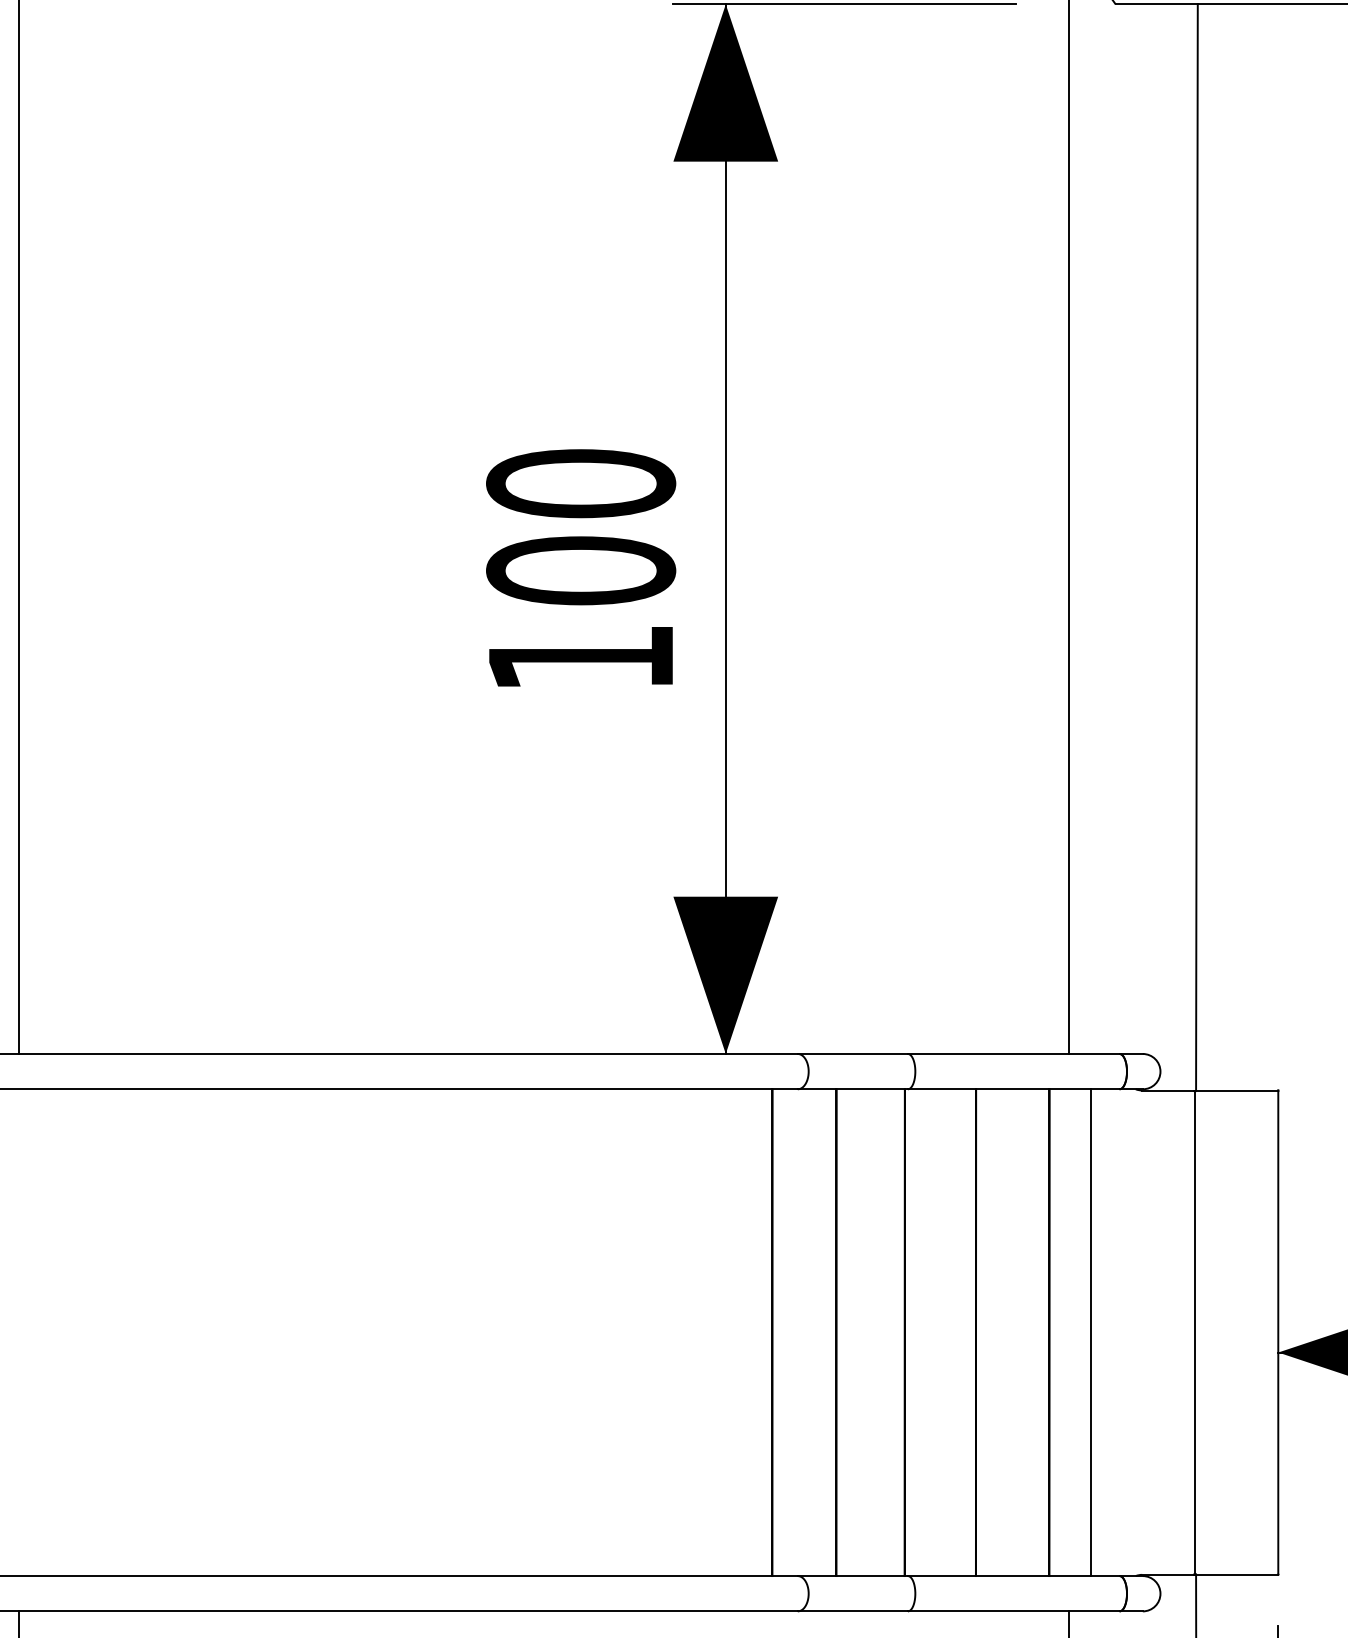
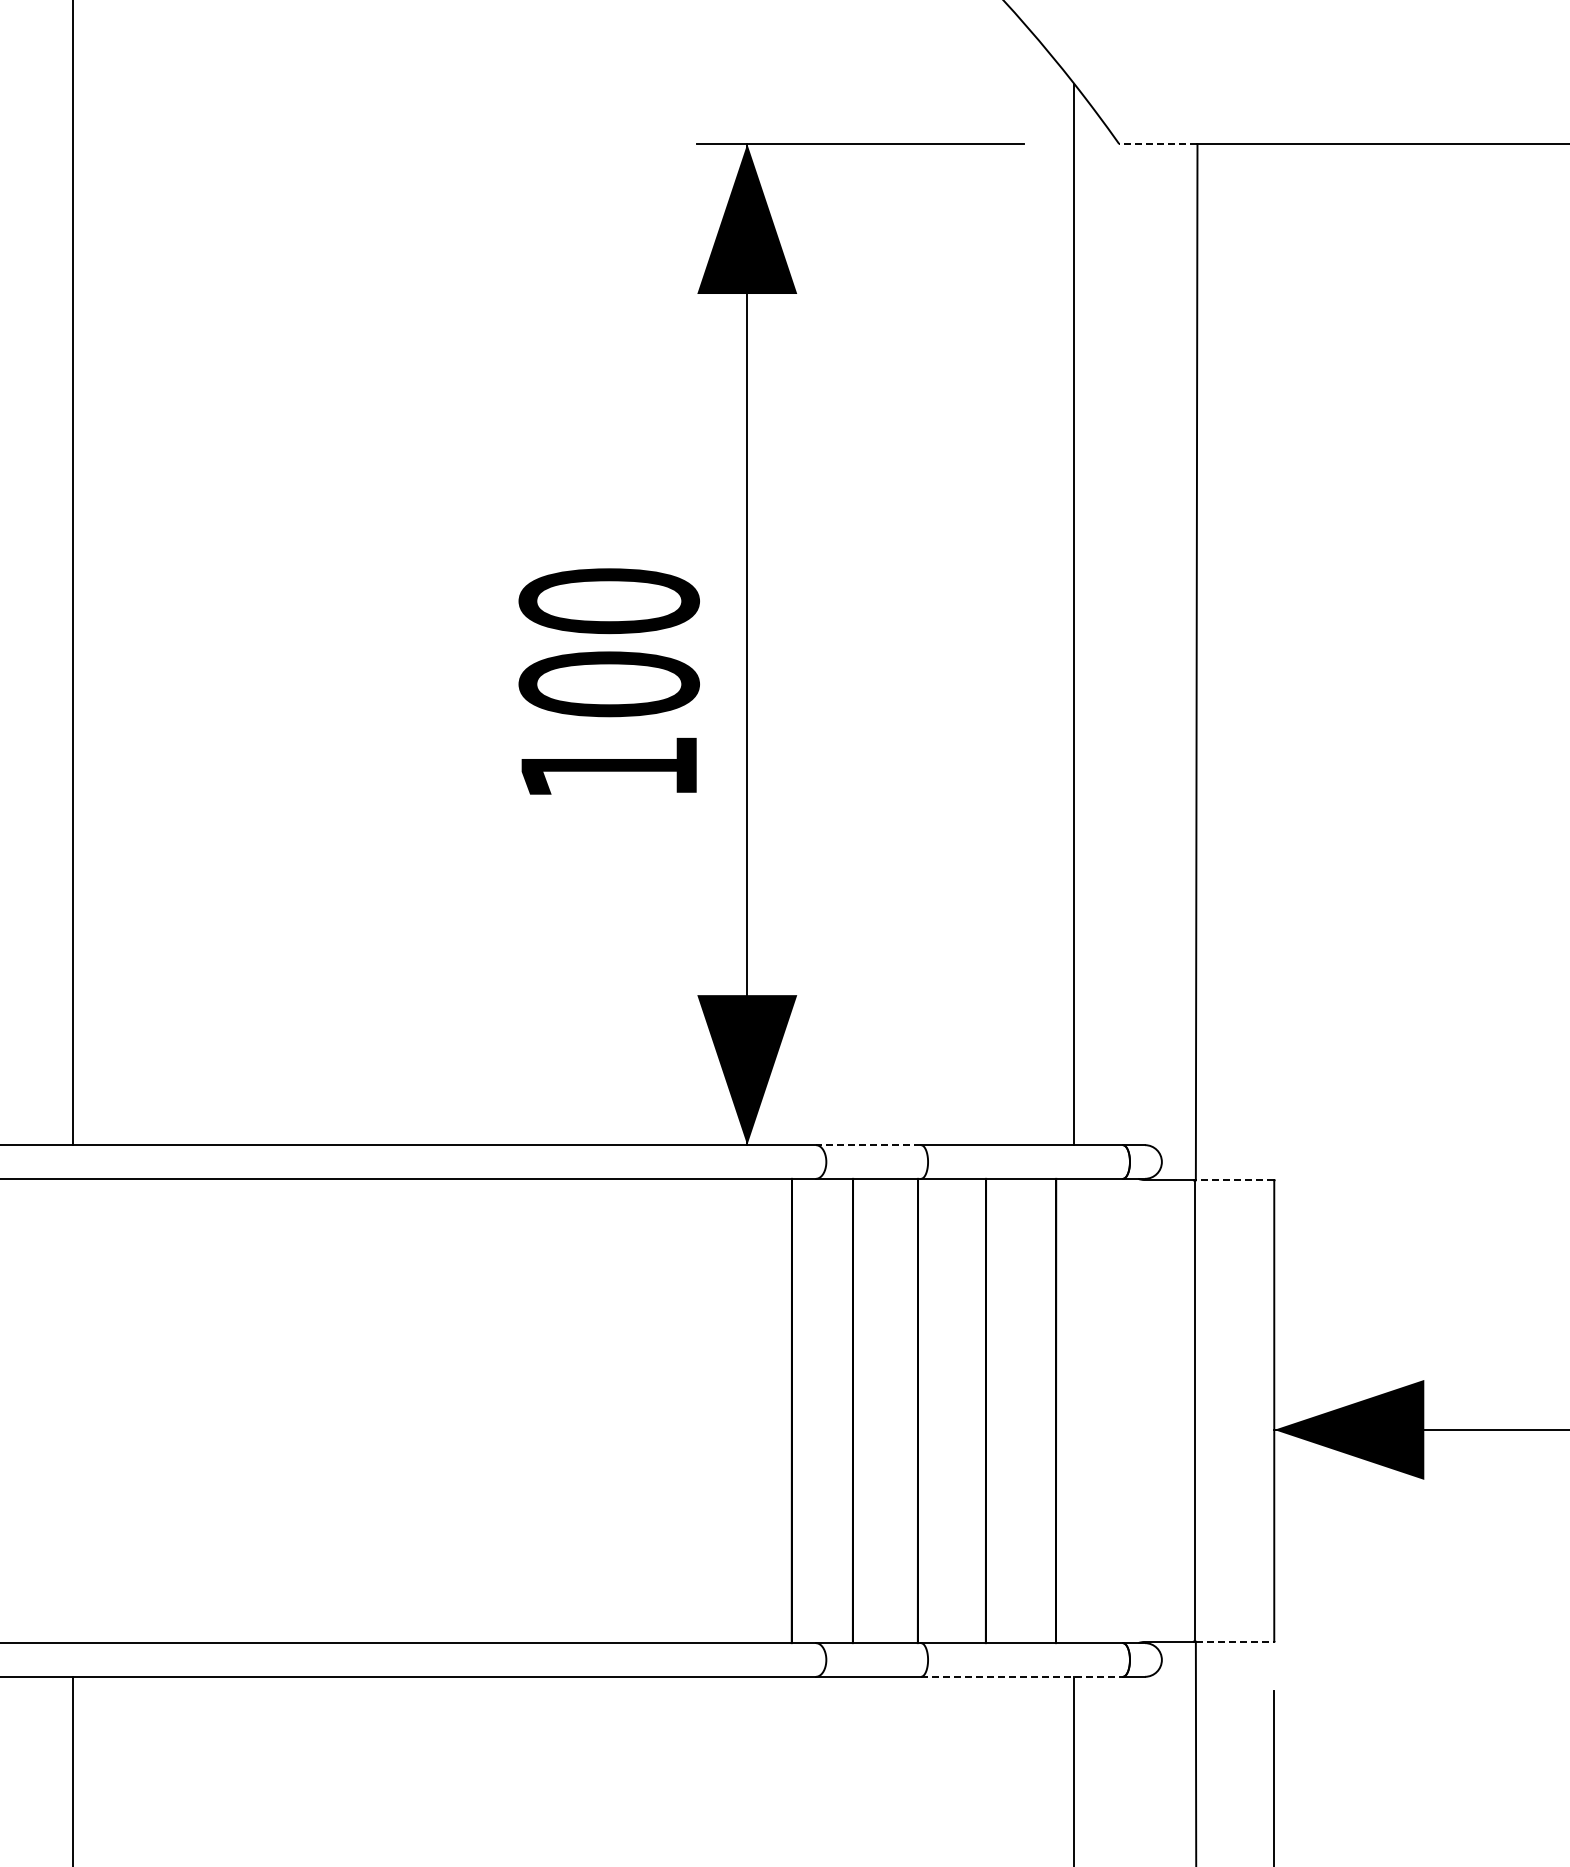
line: (1155, 4) -> (1157, 144), solid -> dashed
line: (852, 1054) -> (868, 1145), solid -> dashed
line: (1236, 1091) -> (1234, 1180), solid -> dashed
line: (1090, 1332) -> (1095, 1410), removed
line: (1237, 1574) -> (1235, 1641), solid -> dashed
line: (1013, 1611) -> (1021, 1676), solid -> dashed

